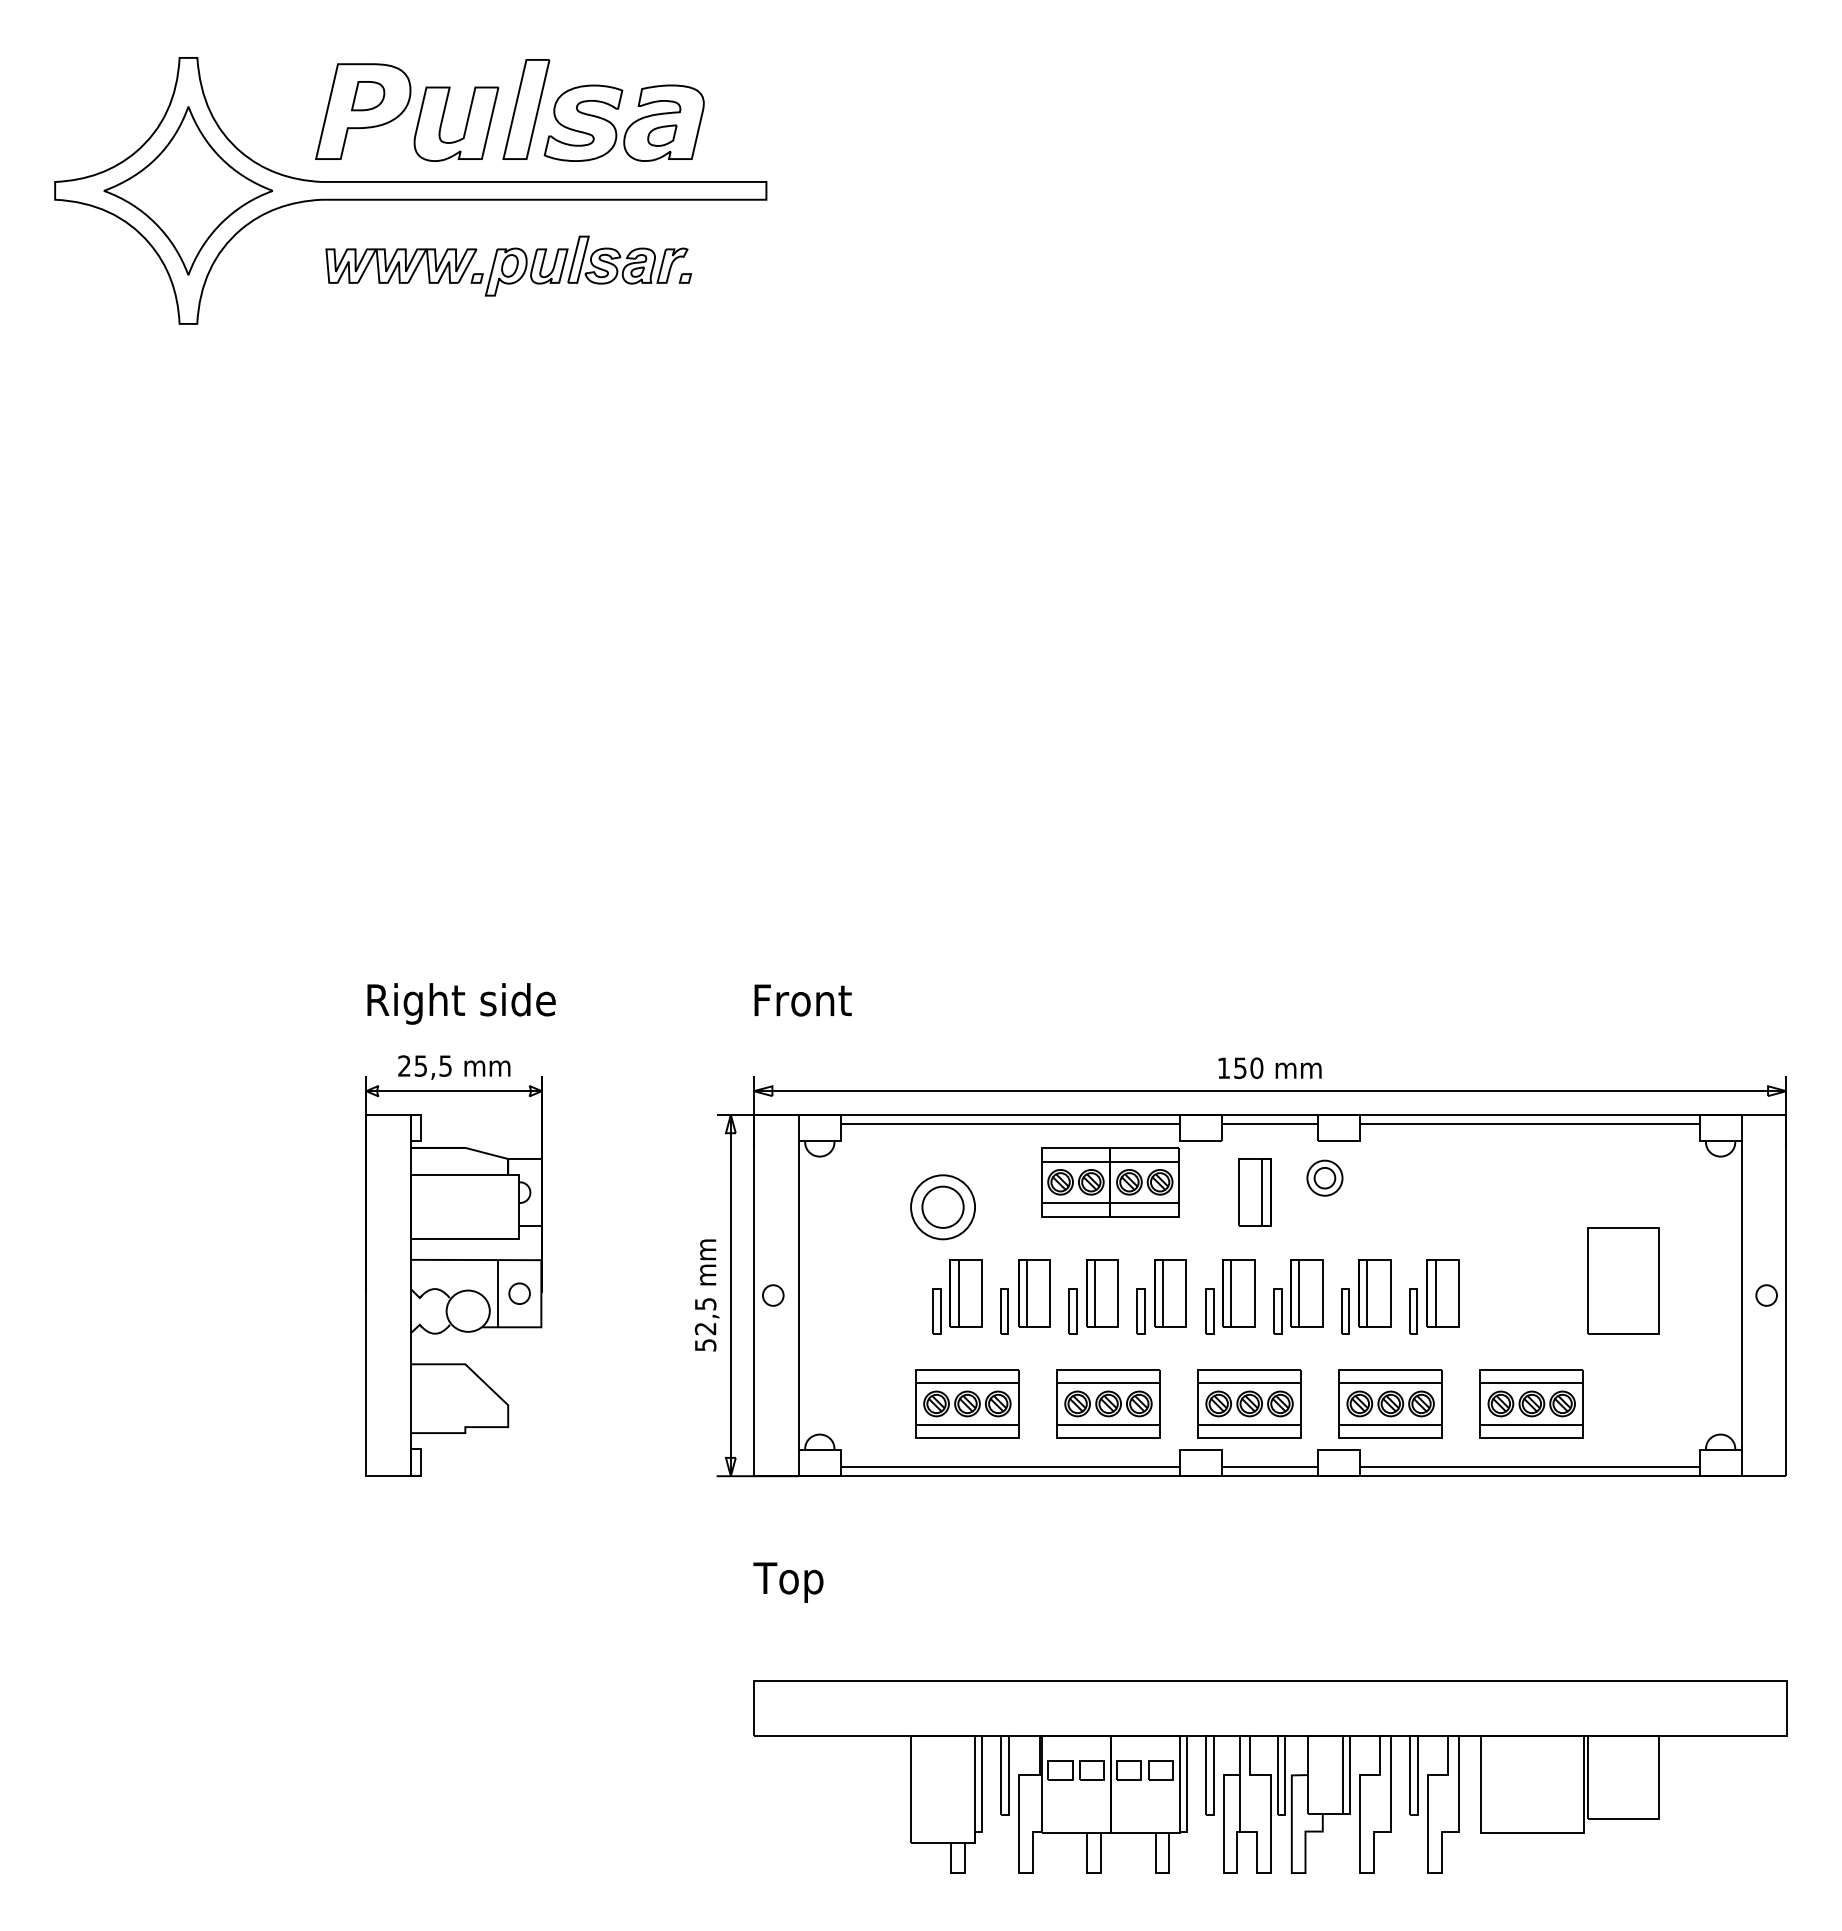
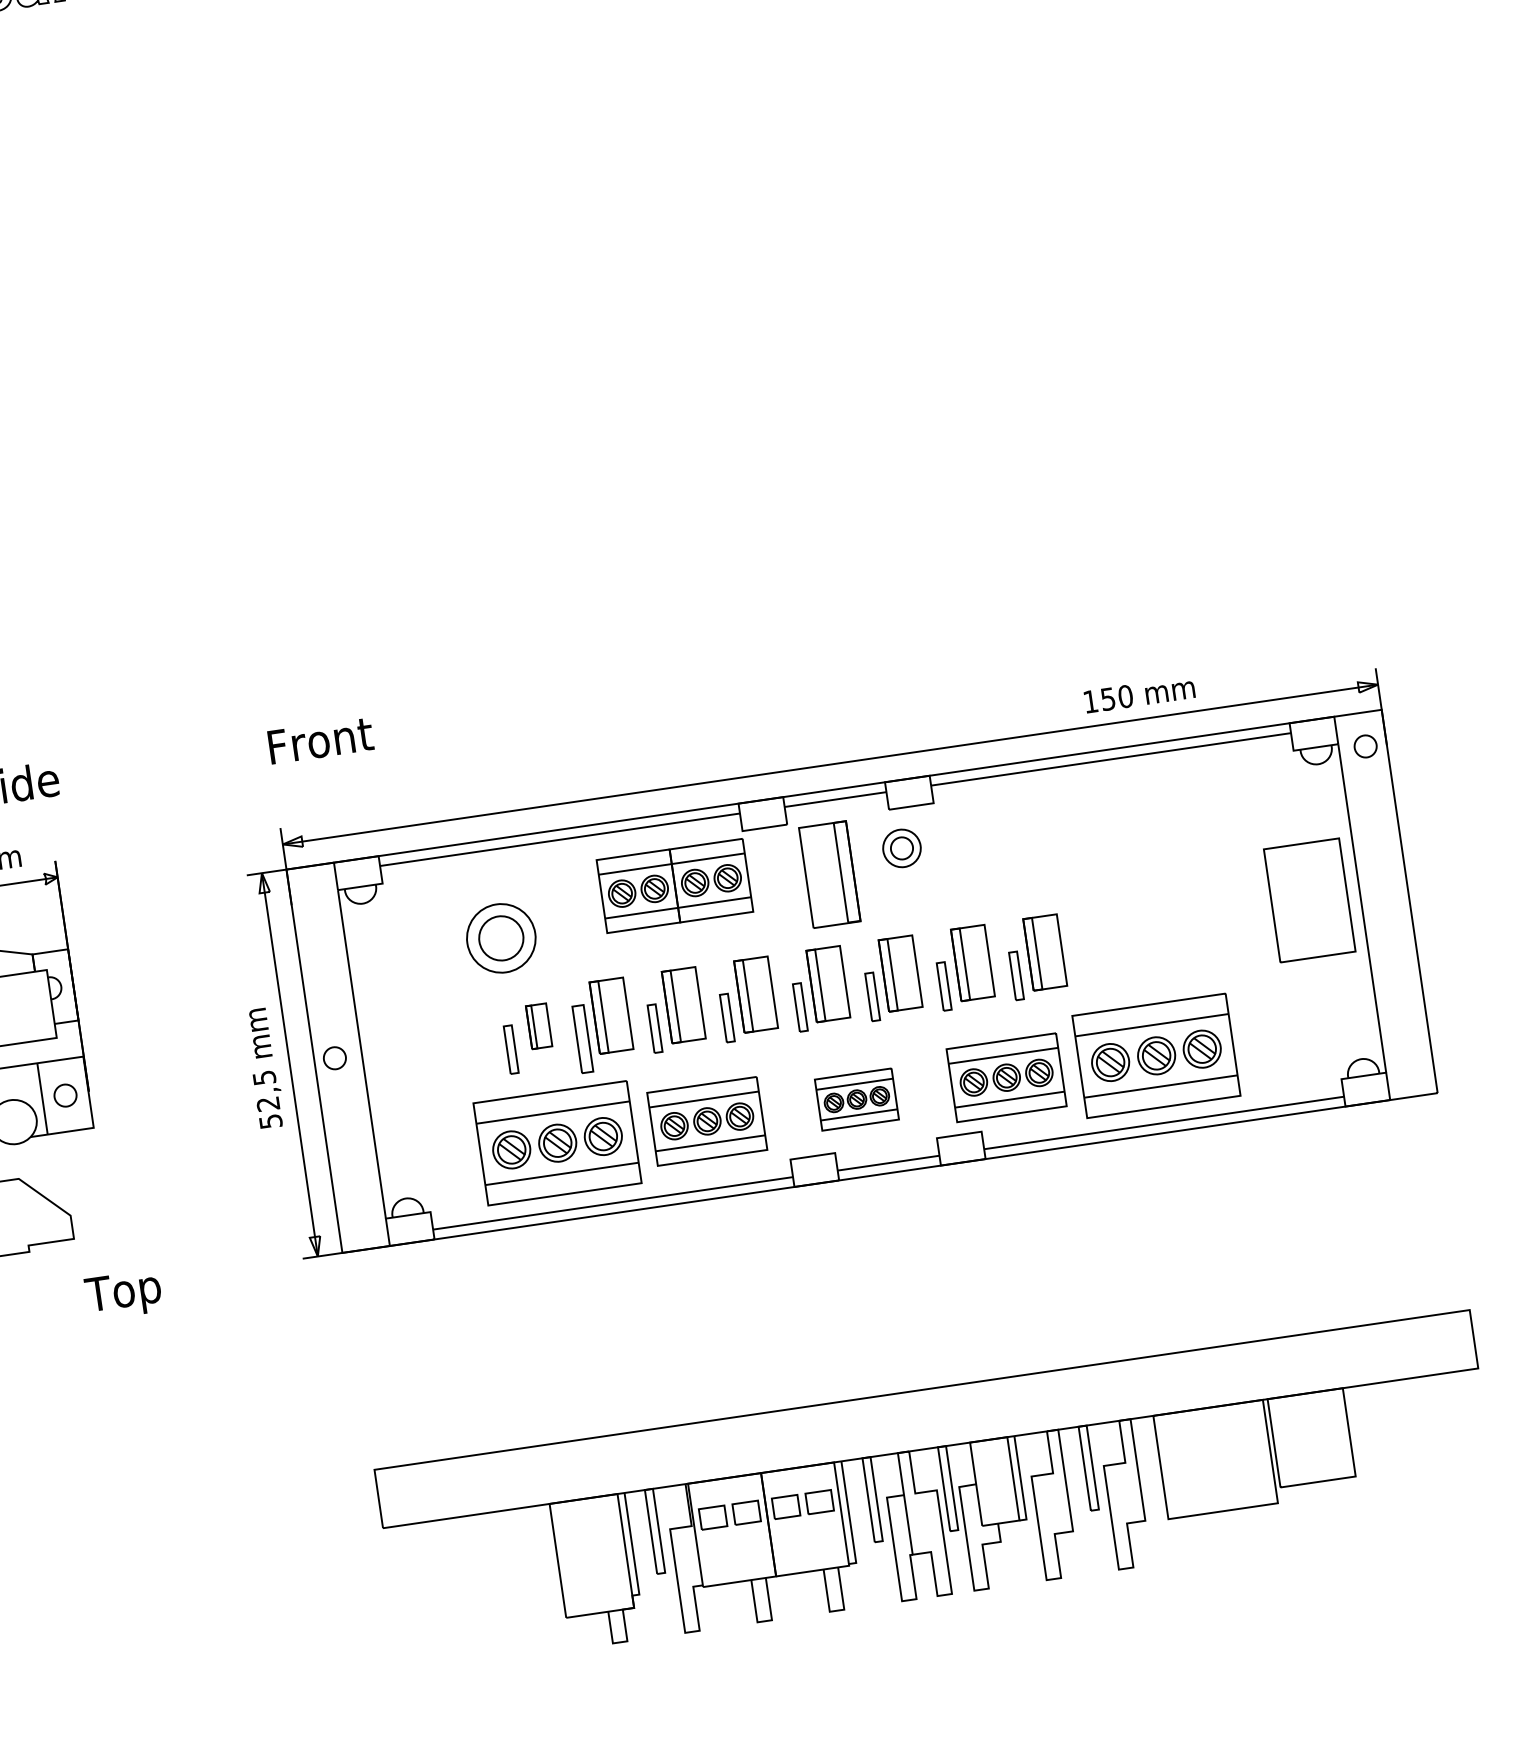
text: (1269, 1067) -> (1138, 693), moved
part: (1254, 1192) -> (829, 874), size x1.4
part: (1623, 1280) -> (1309, 899), moved
part: (965, 1293) -> (538, 1026), size x0.6
part: (1766, 1295) -> (1365, 746), moved
part: (1004, 1311) -> (582, 1039), size x1.4
part: (967, 1403) -> (557, 1142), size x1.4
part: (1249, 1403) -> (856, 1099), size x0.7
part: (1531, 1403) -> (1155, 1055), size x1.4
text: (788, 1582) -> (123, 1294), moved

